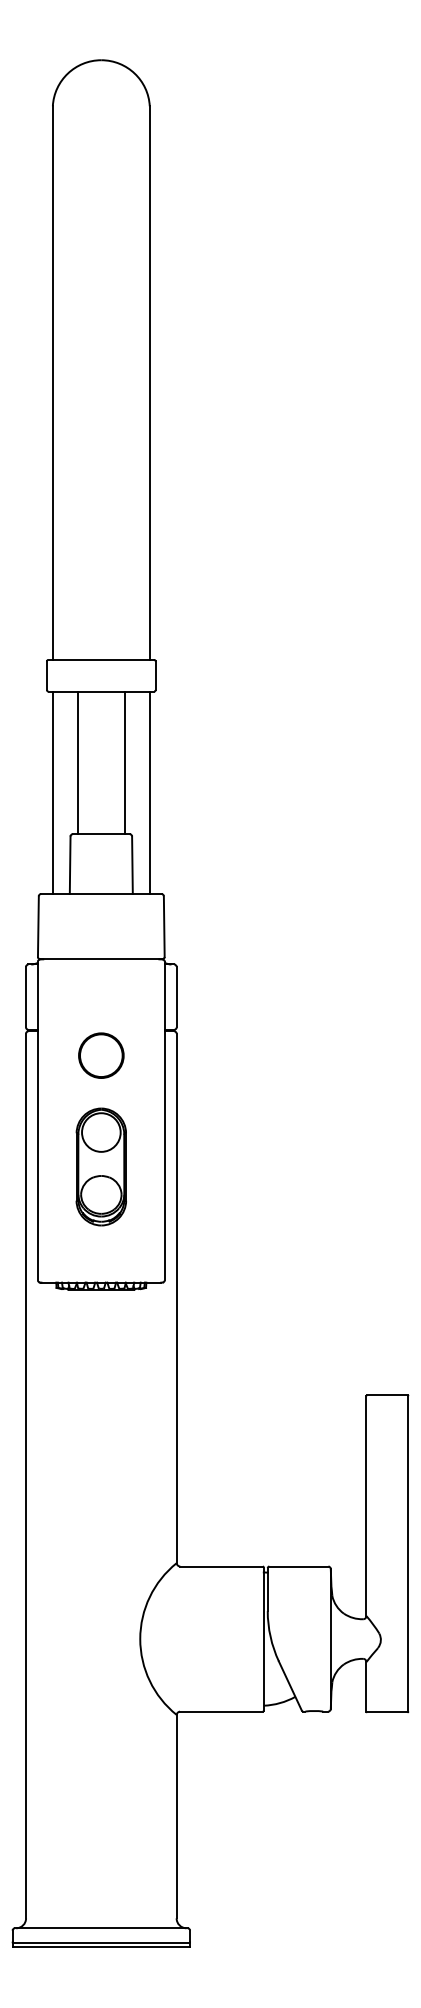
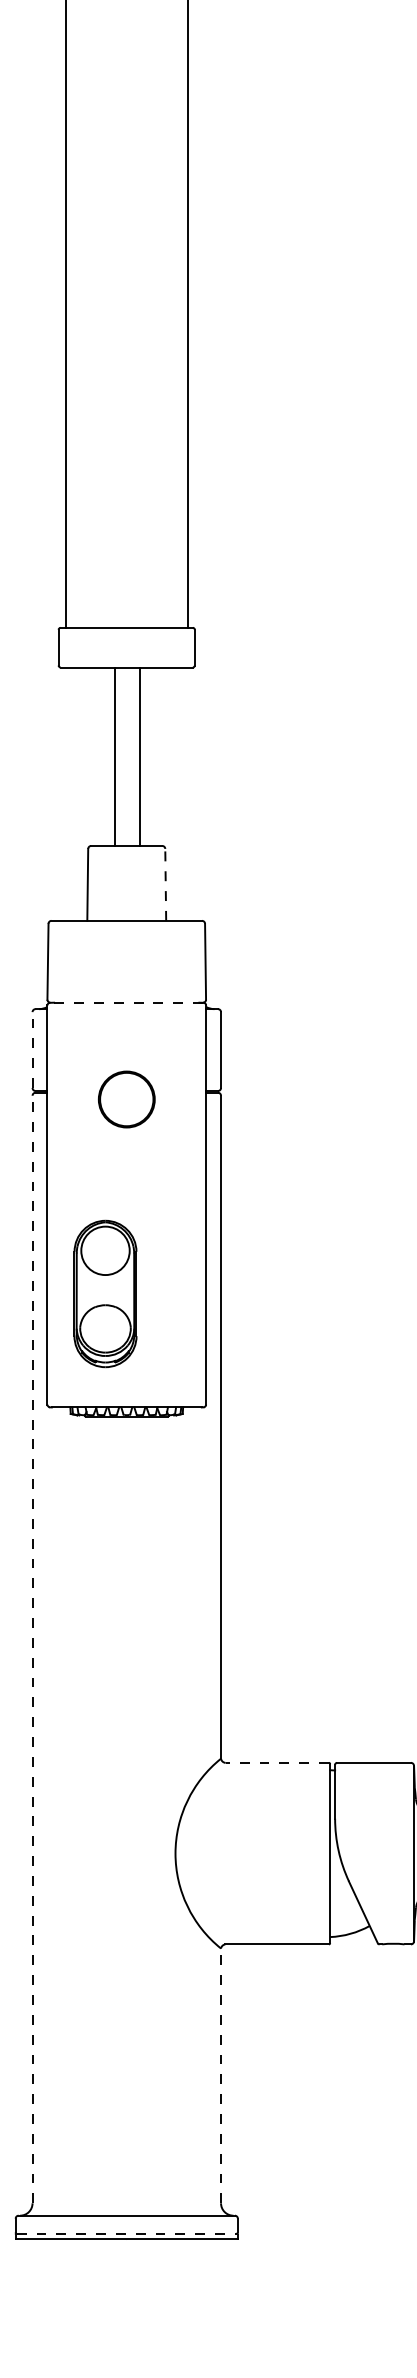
line: (77, 762) -> (114, 756), moved
line: (124, 762) -> (139, 756), moved
line: (52, 792) -> (65, 793), removed
line: (149, 792) -> (187, 793), removed
line: (132, 865) -> (165, 885), solid -> dashed
line: (101, 959) -> (126, 1002), solid -> dashed
line: (26, 996) -> (33, 1049), solid -> dashed
circle: (101, 1055) -> (126, 1099), moved
part: (100, 1166) -> (104, 1293), moved
line: (26, 1475) -> (33, 1648), solid -> dashed
line: (221, 1566) -> (277, 1762), solid -> dashed
line: (176, 1816) -> (220, 2075), solid -> dashed
line: (101, 1942) -> (126, 2233), solid -> dashed

